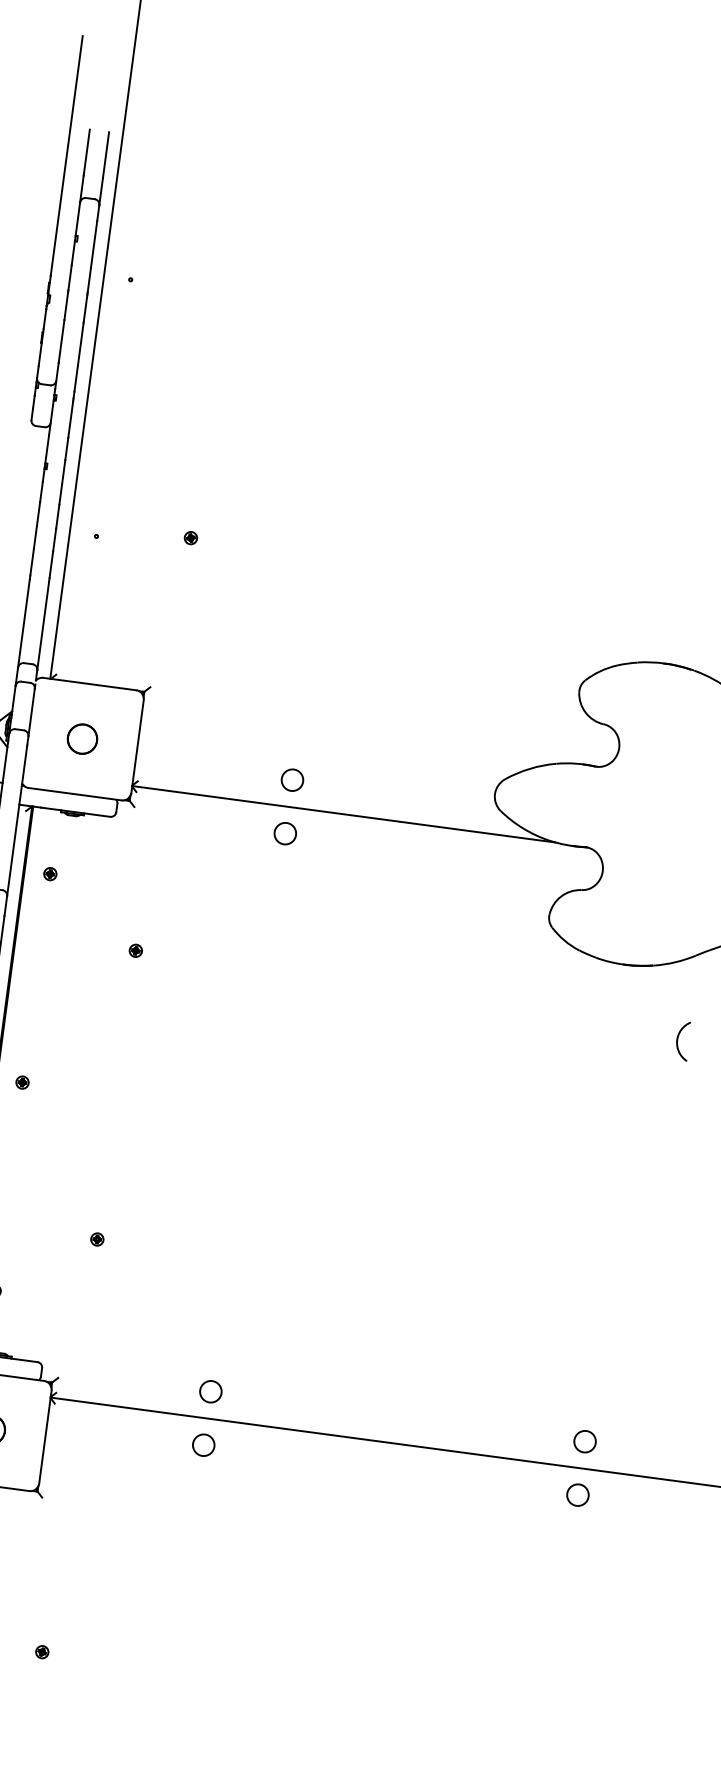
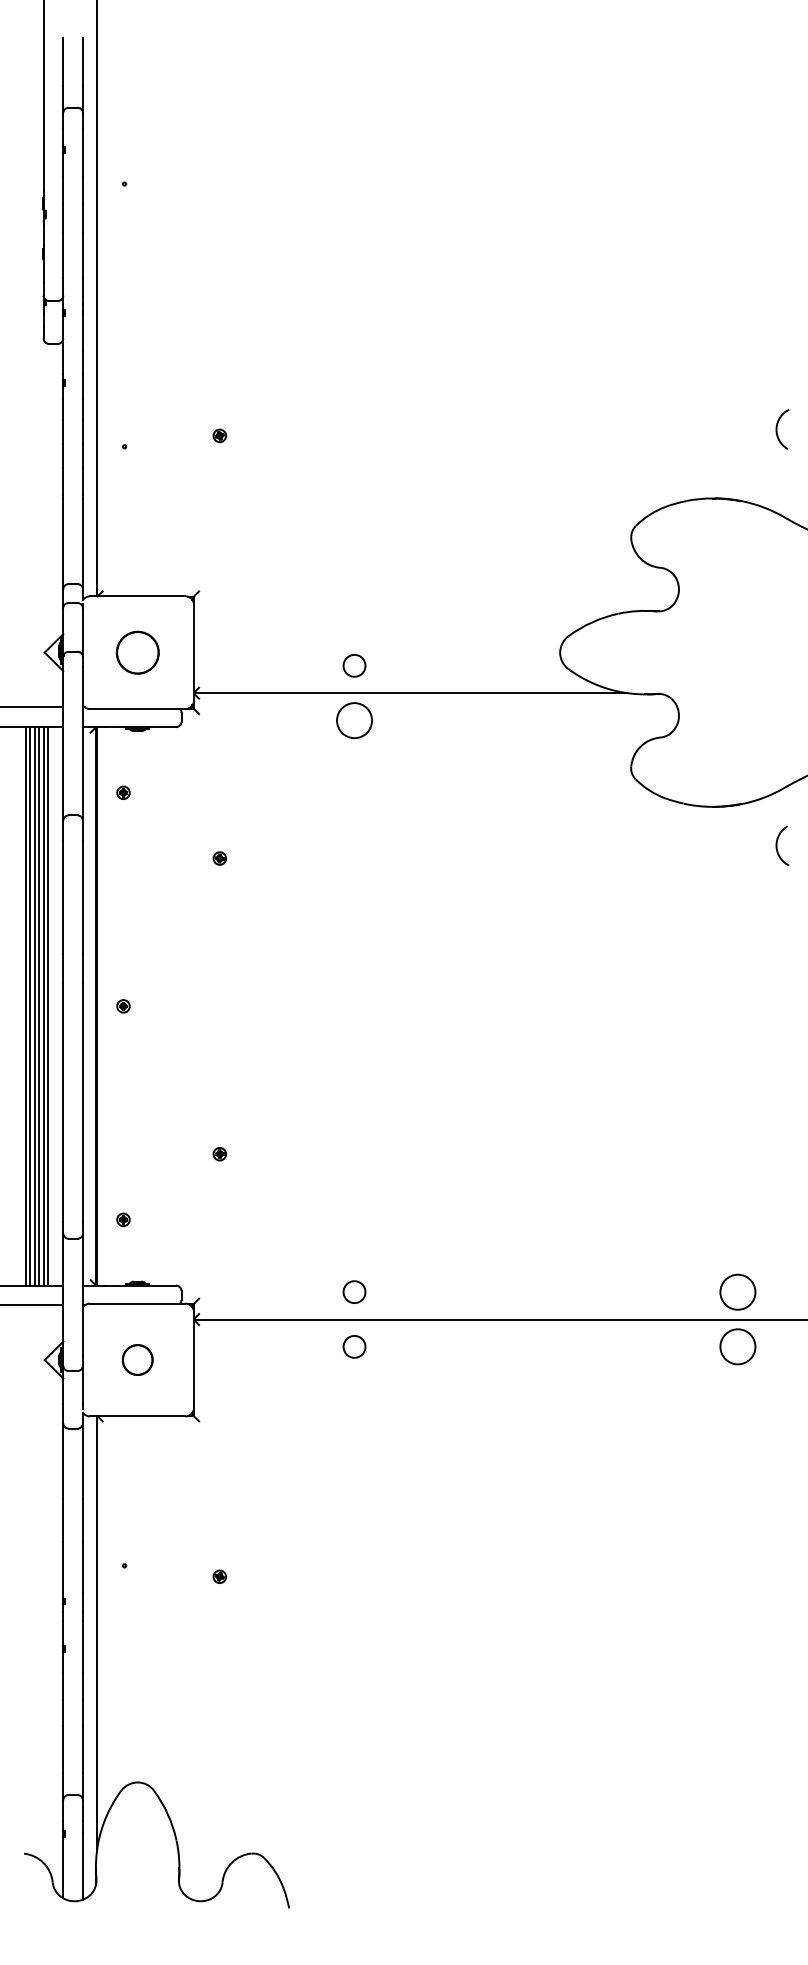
circle: (82, 738) -> (137, 652), size x1.4
circle: (285, 833) -> (354, 720), size x1.6
arc: (678, 1040) -> (777, 845), moved
circle: (584, 1441) -> (737, 1291), size x1.6
circle: (577, 1494) -> (737, 1346), size x1.6

